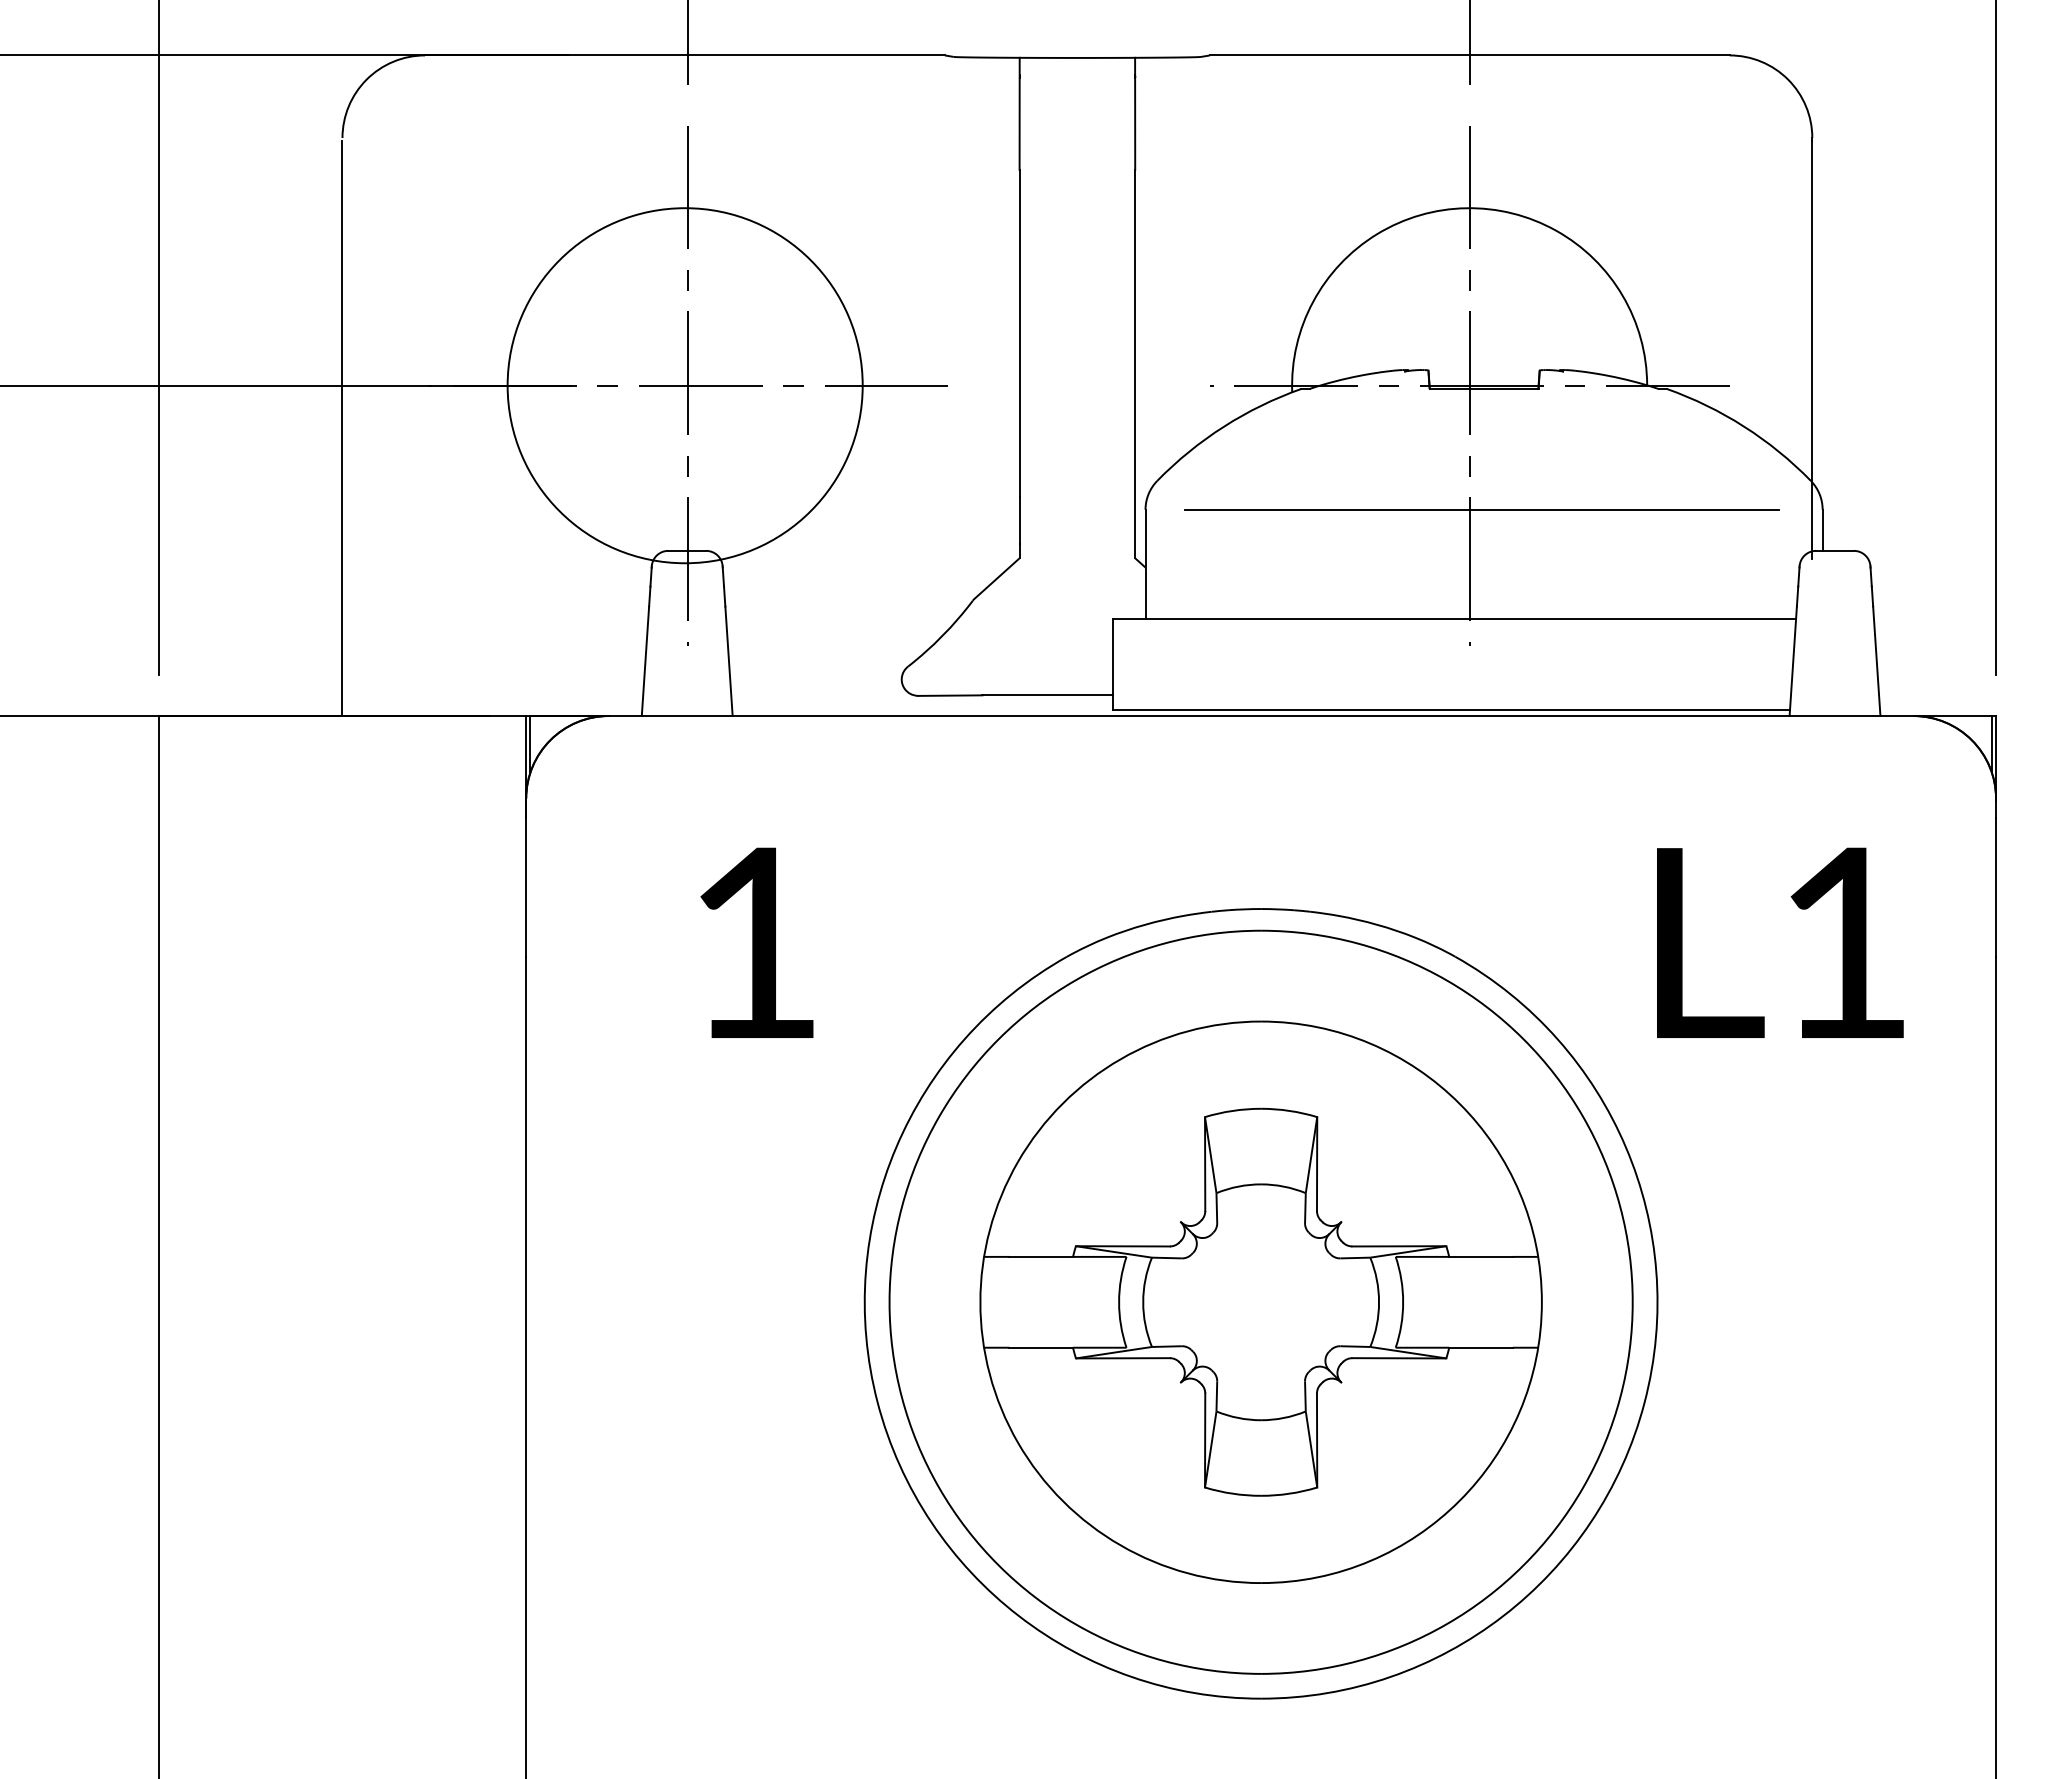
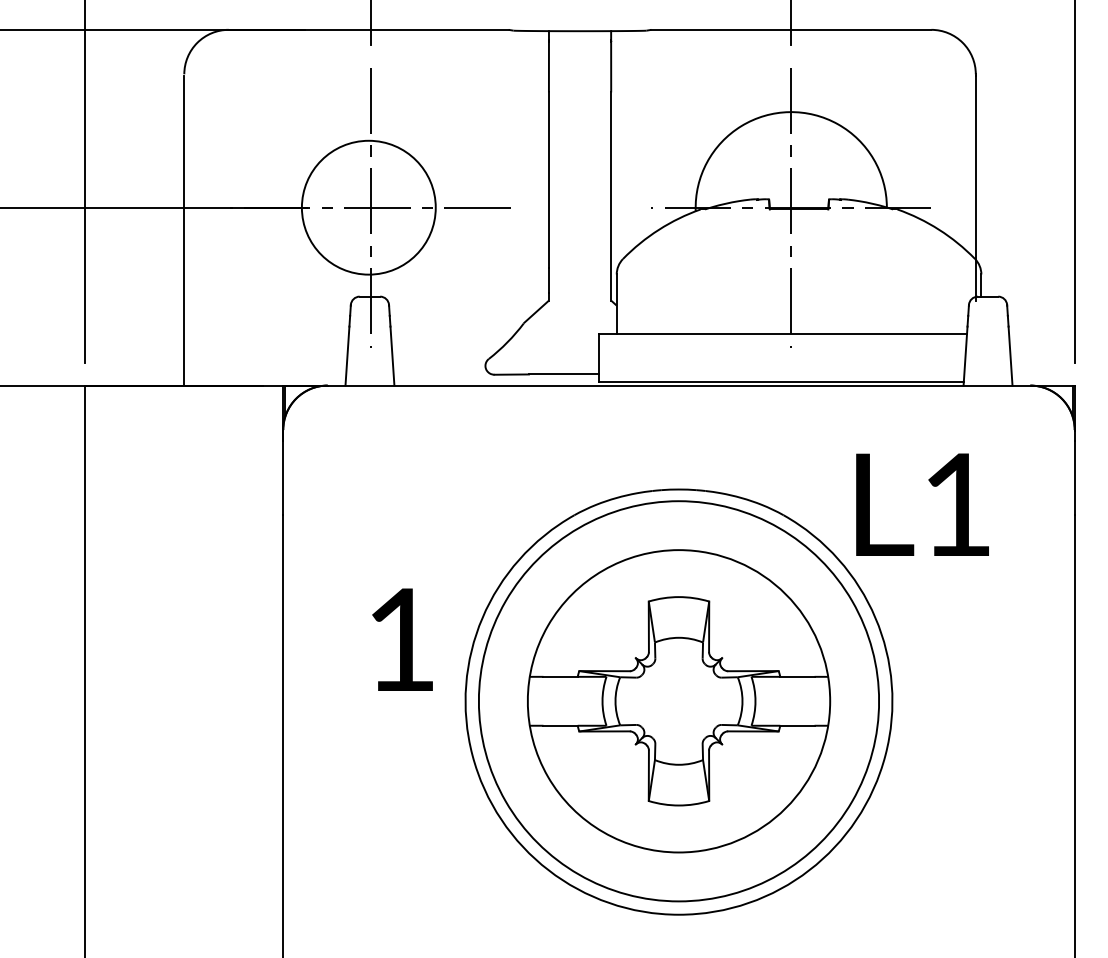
circle: (684, 385) -> (368, 207), size x0.7
line: (1481, 509) -> (797, 274), removed
text: (756, 942) -> (402, 639), moved
text: (1780, 942) -> (922, 504), moved

